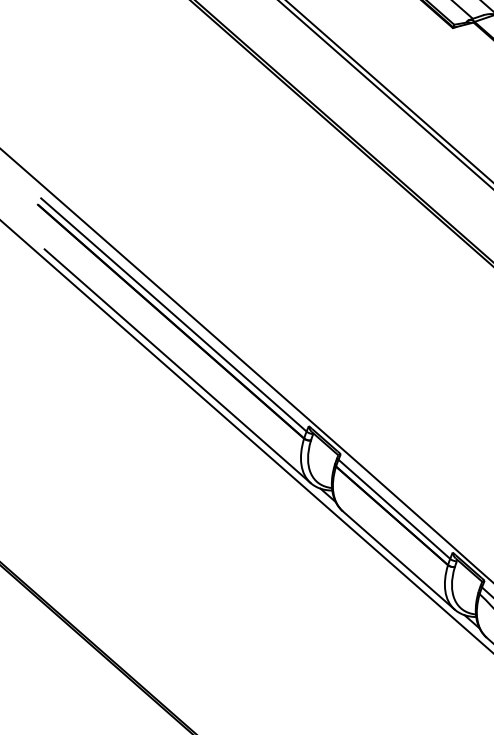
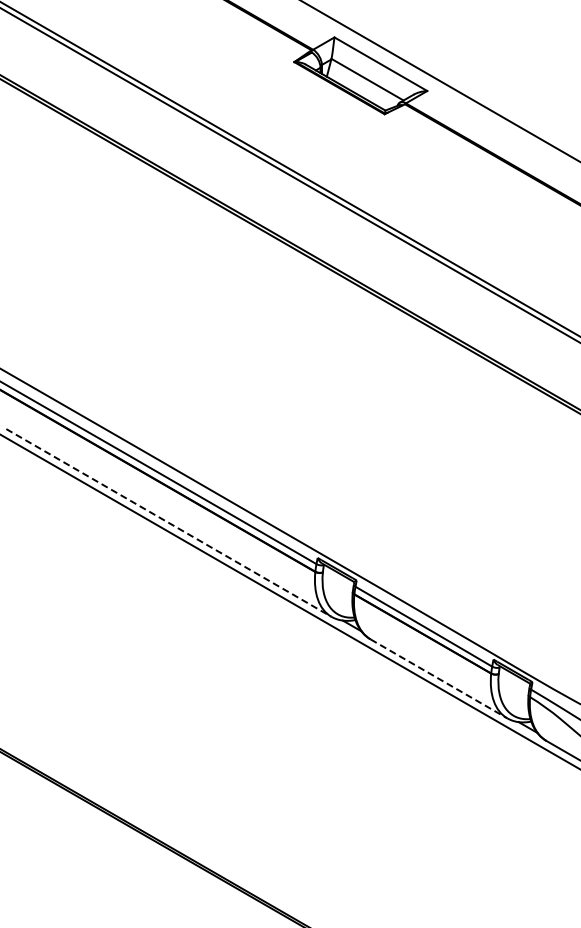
line: (177, 365) -> (168, 522), solid -> dashed
line: (398, 559) -> (438, 678), solid -> dashed

